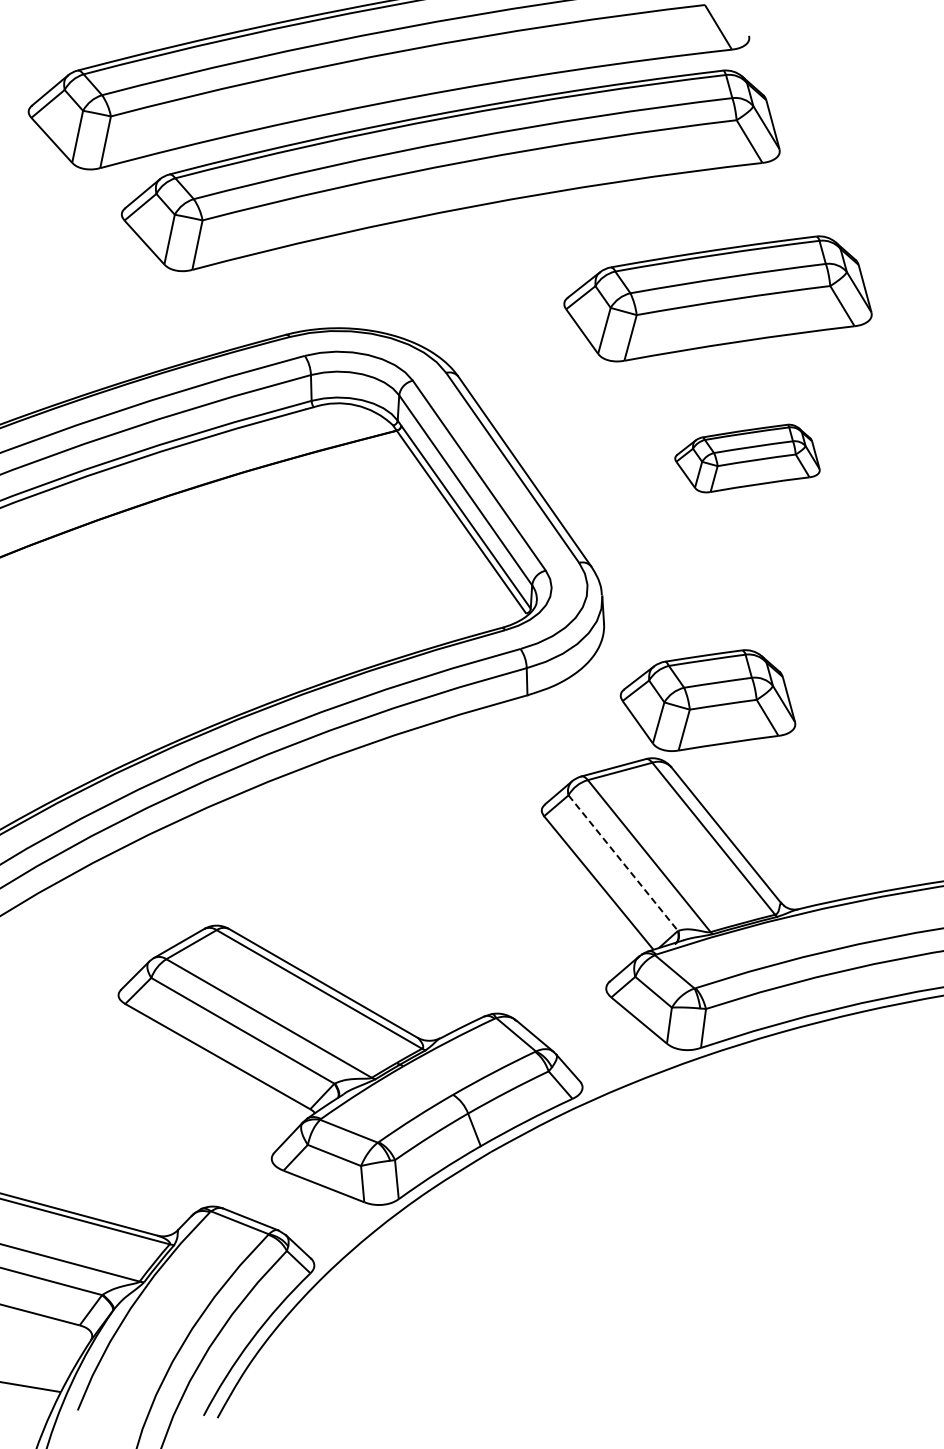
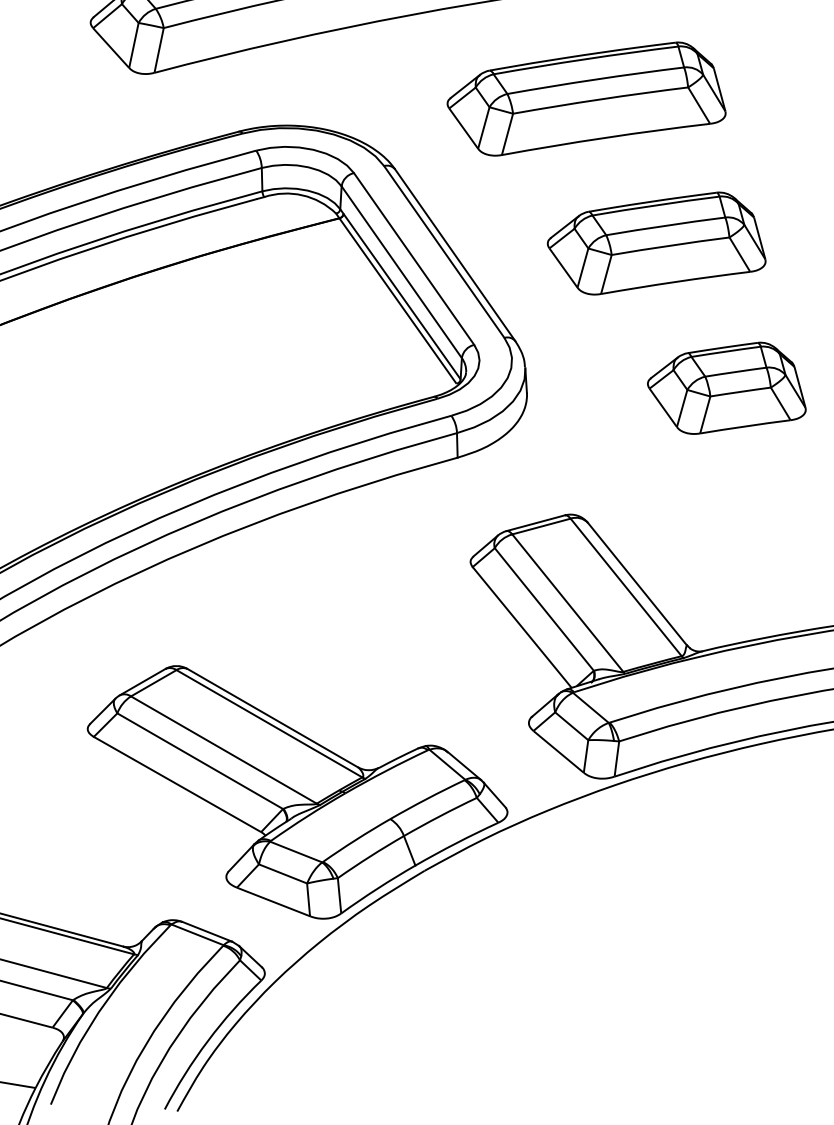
part: (717, 298) -> (586, 98), moved
part: (747, 458) -> (656, 243), size x1.67
part: (707, 700) -> (726, 388), moved
line: (623, 863) -> (544, 609), dashed -> solid

